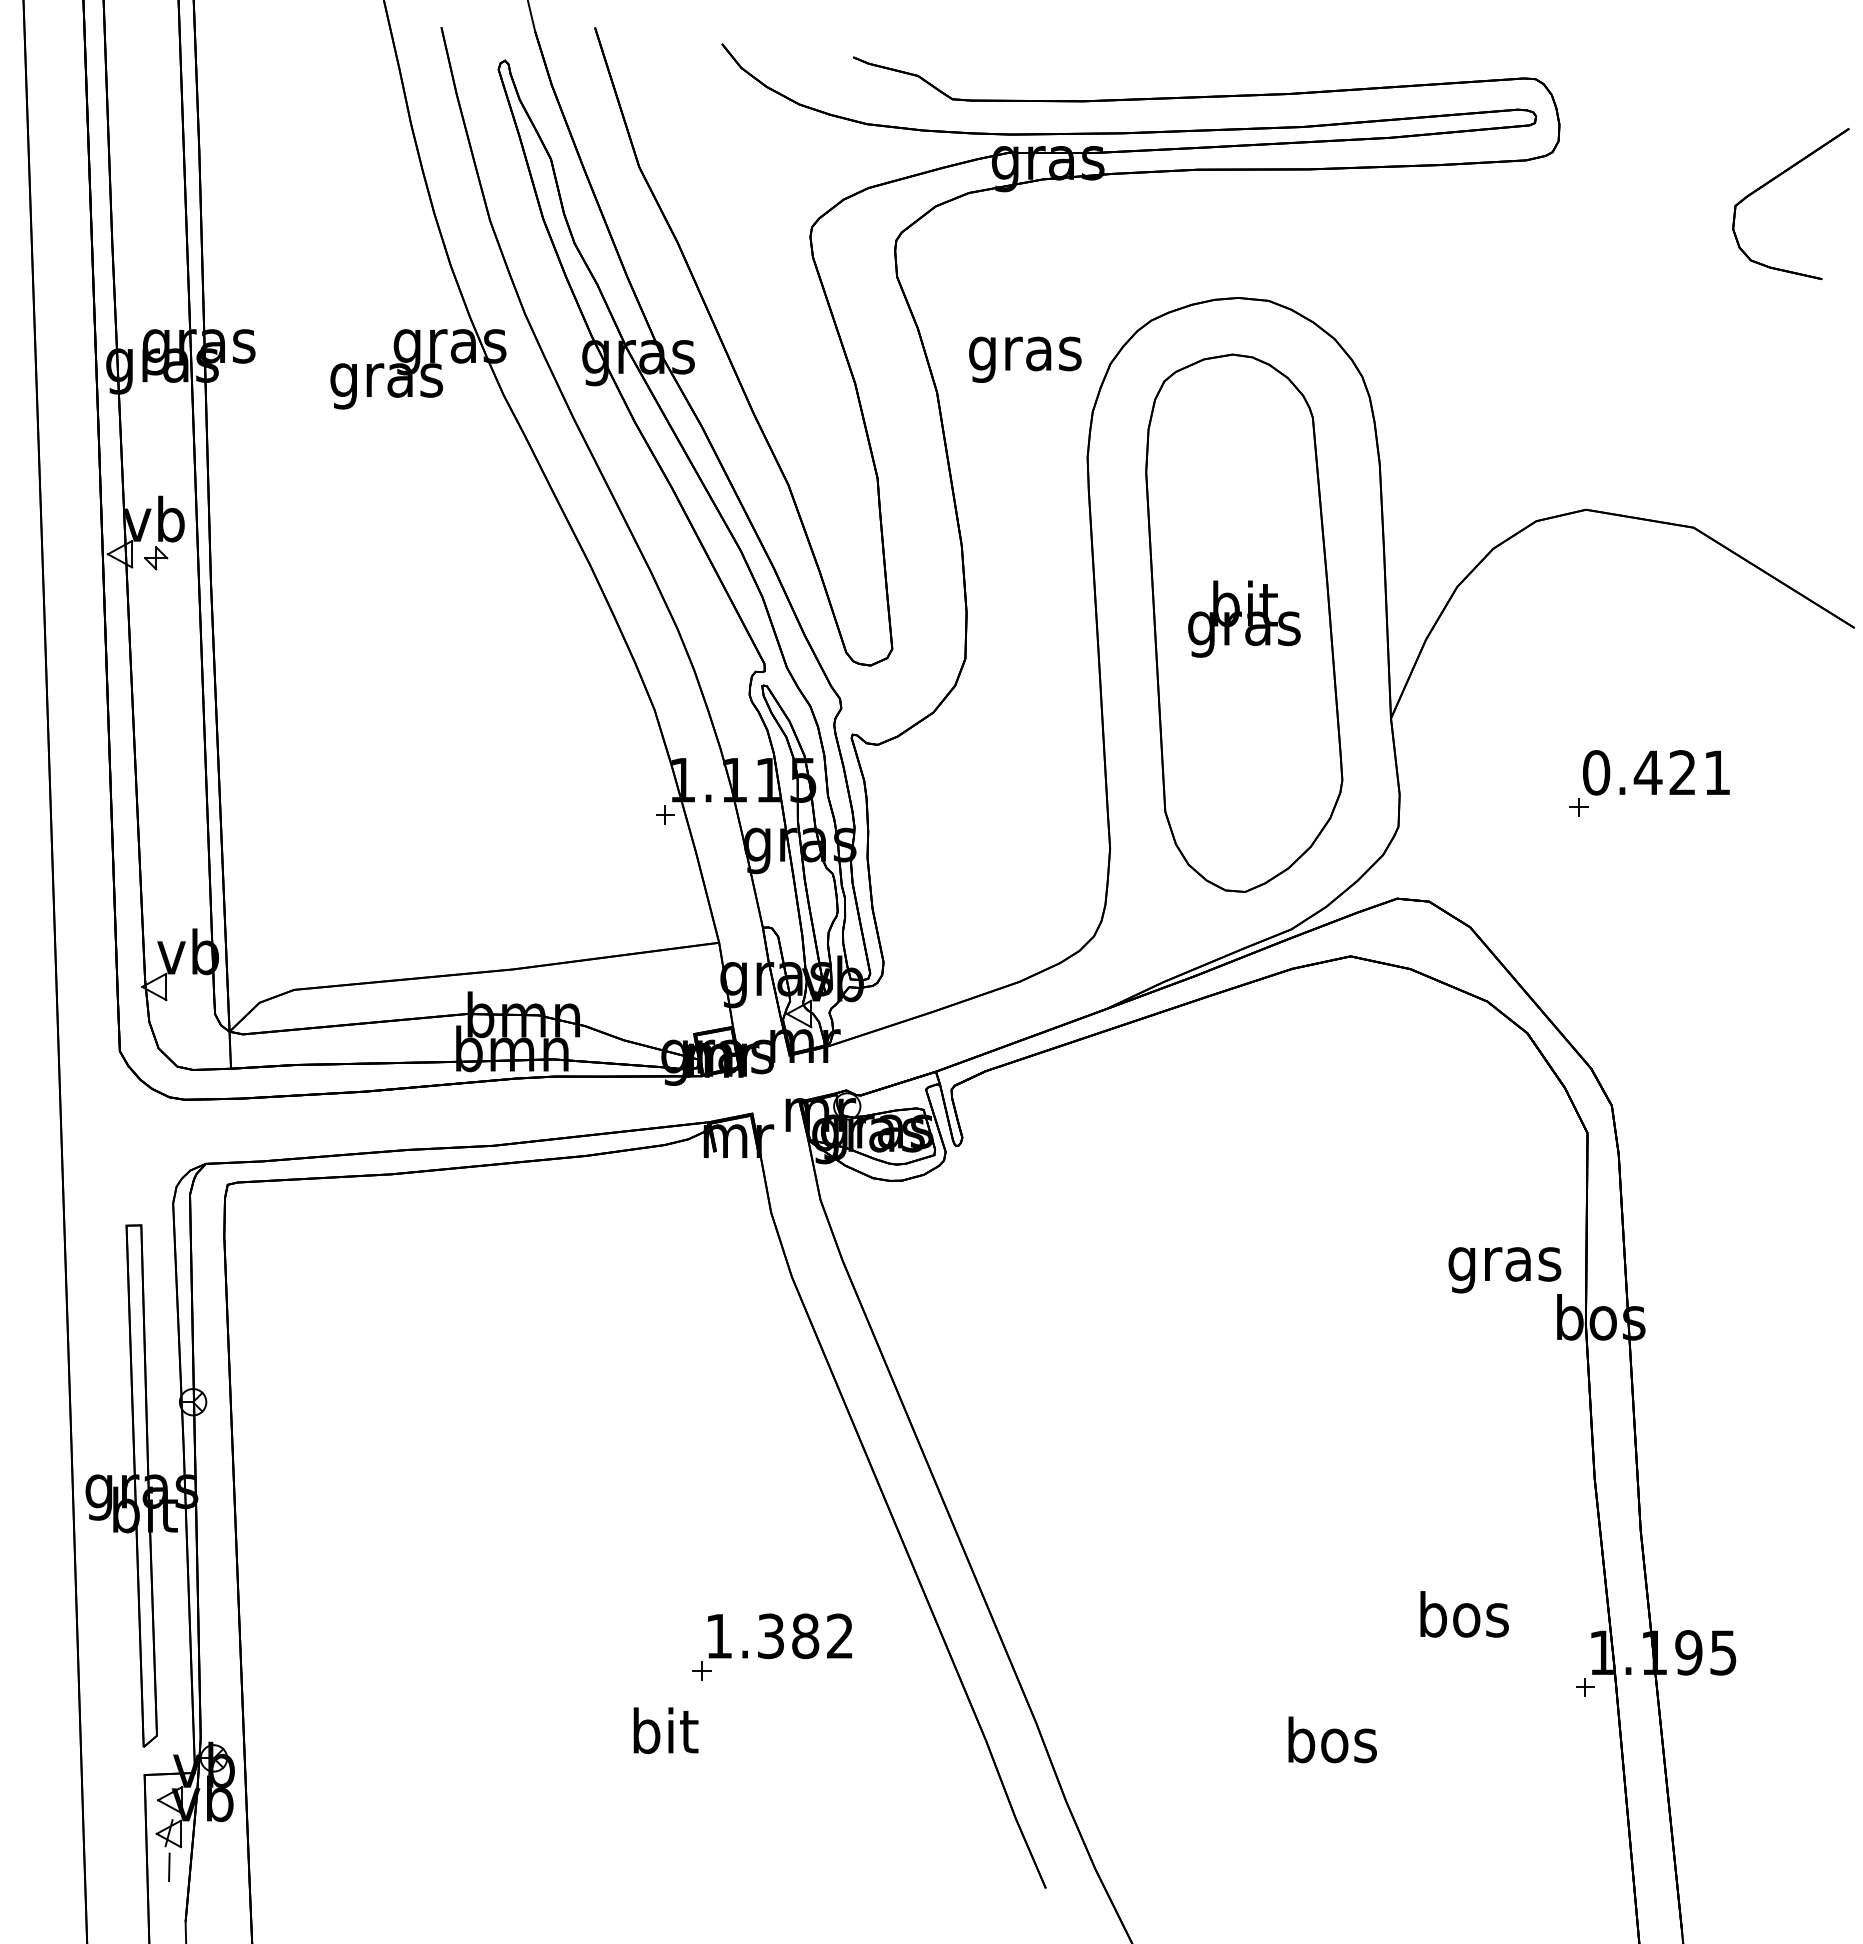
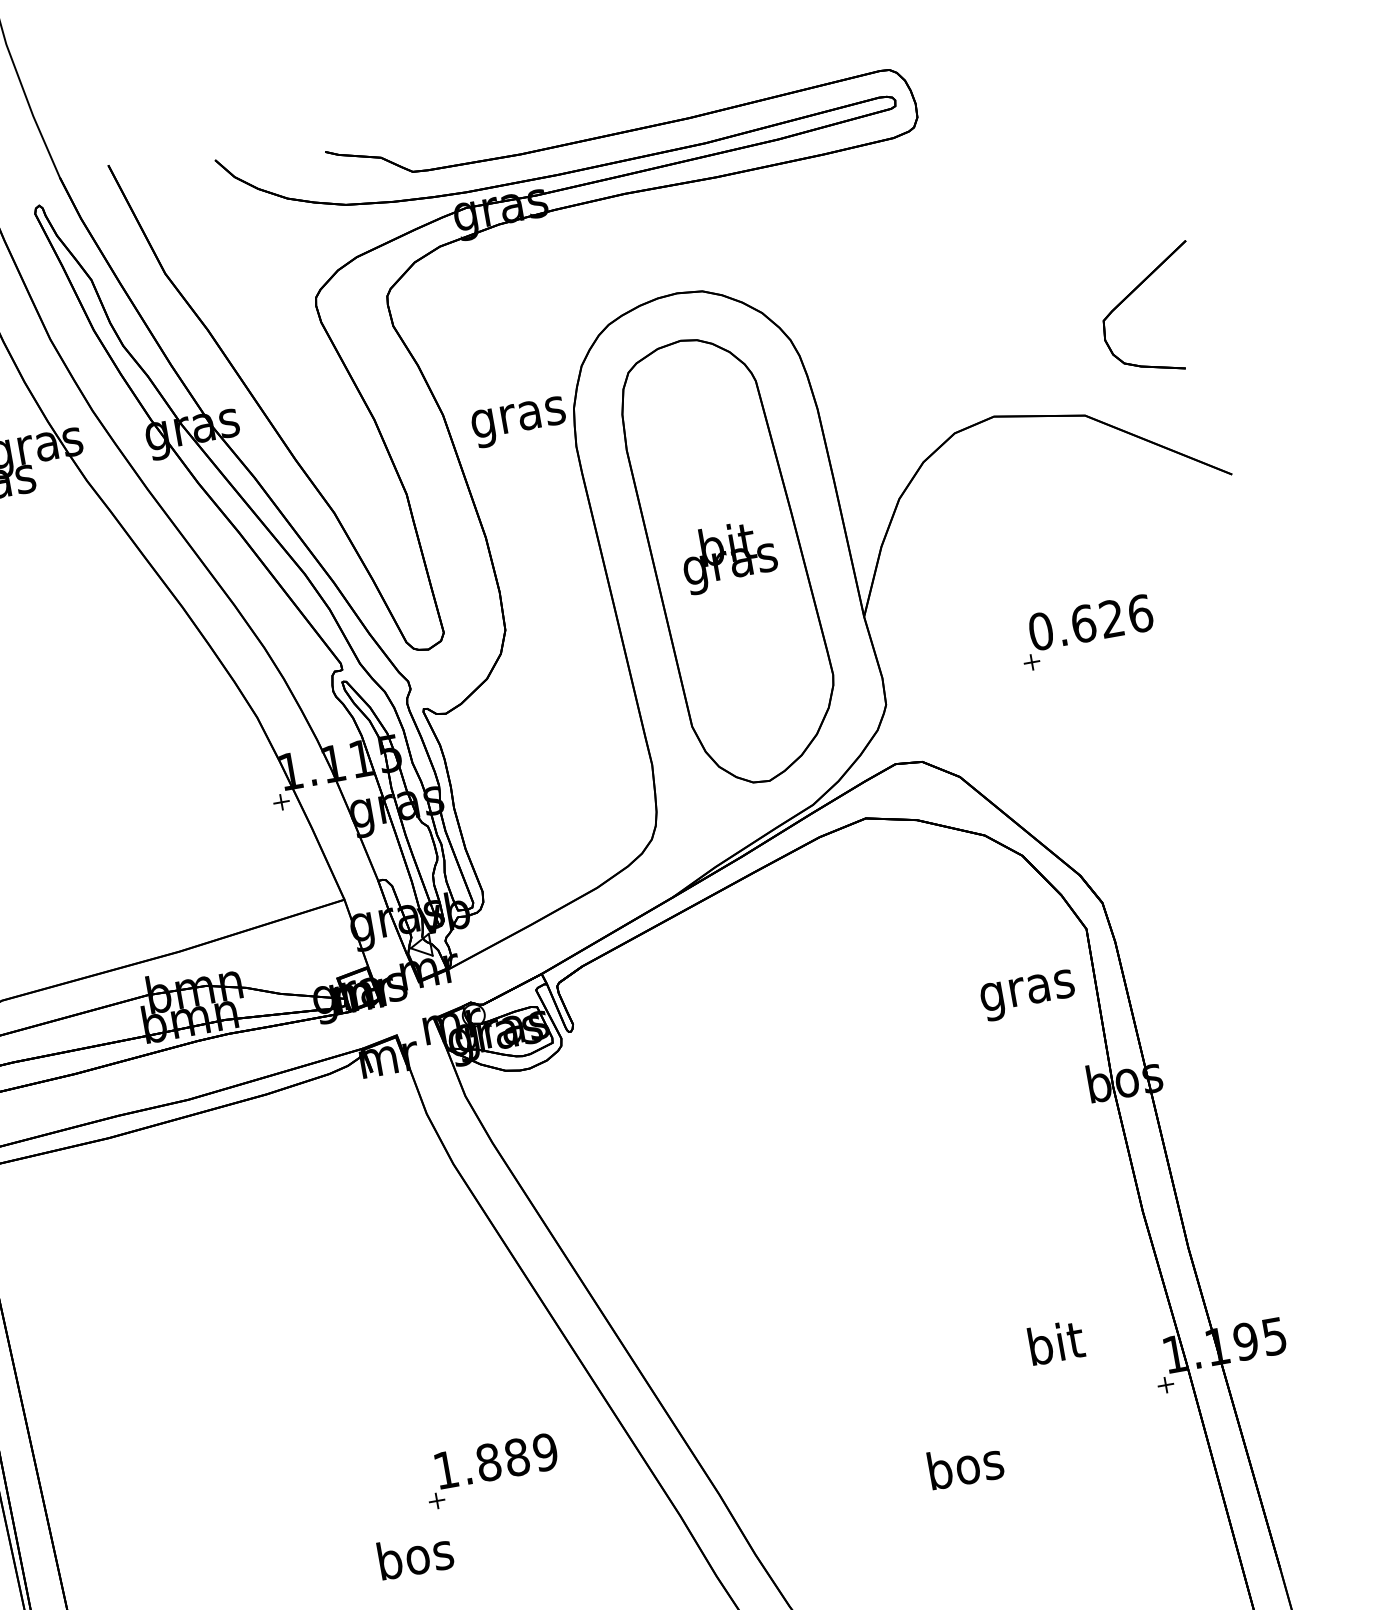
part: (1773, 180) -> (1131, 294), moved
text: (1025, 359) -> (519, 422), moved
text: (1682, 772) -> (1111, 618), 0.421 -> 0.626
text: (1504, 1270) -> (1027, 995), moved
text: (1464, 1614) -> (1055, 1342), bos -> bit
text: (805, 1636) -> (517, 1457), 1.382 -> 1.889
text: (665, 1730) -> (415, 1555), bit -> bos

